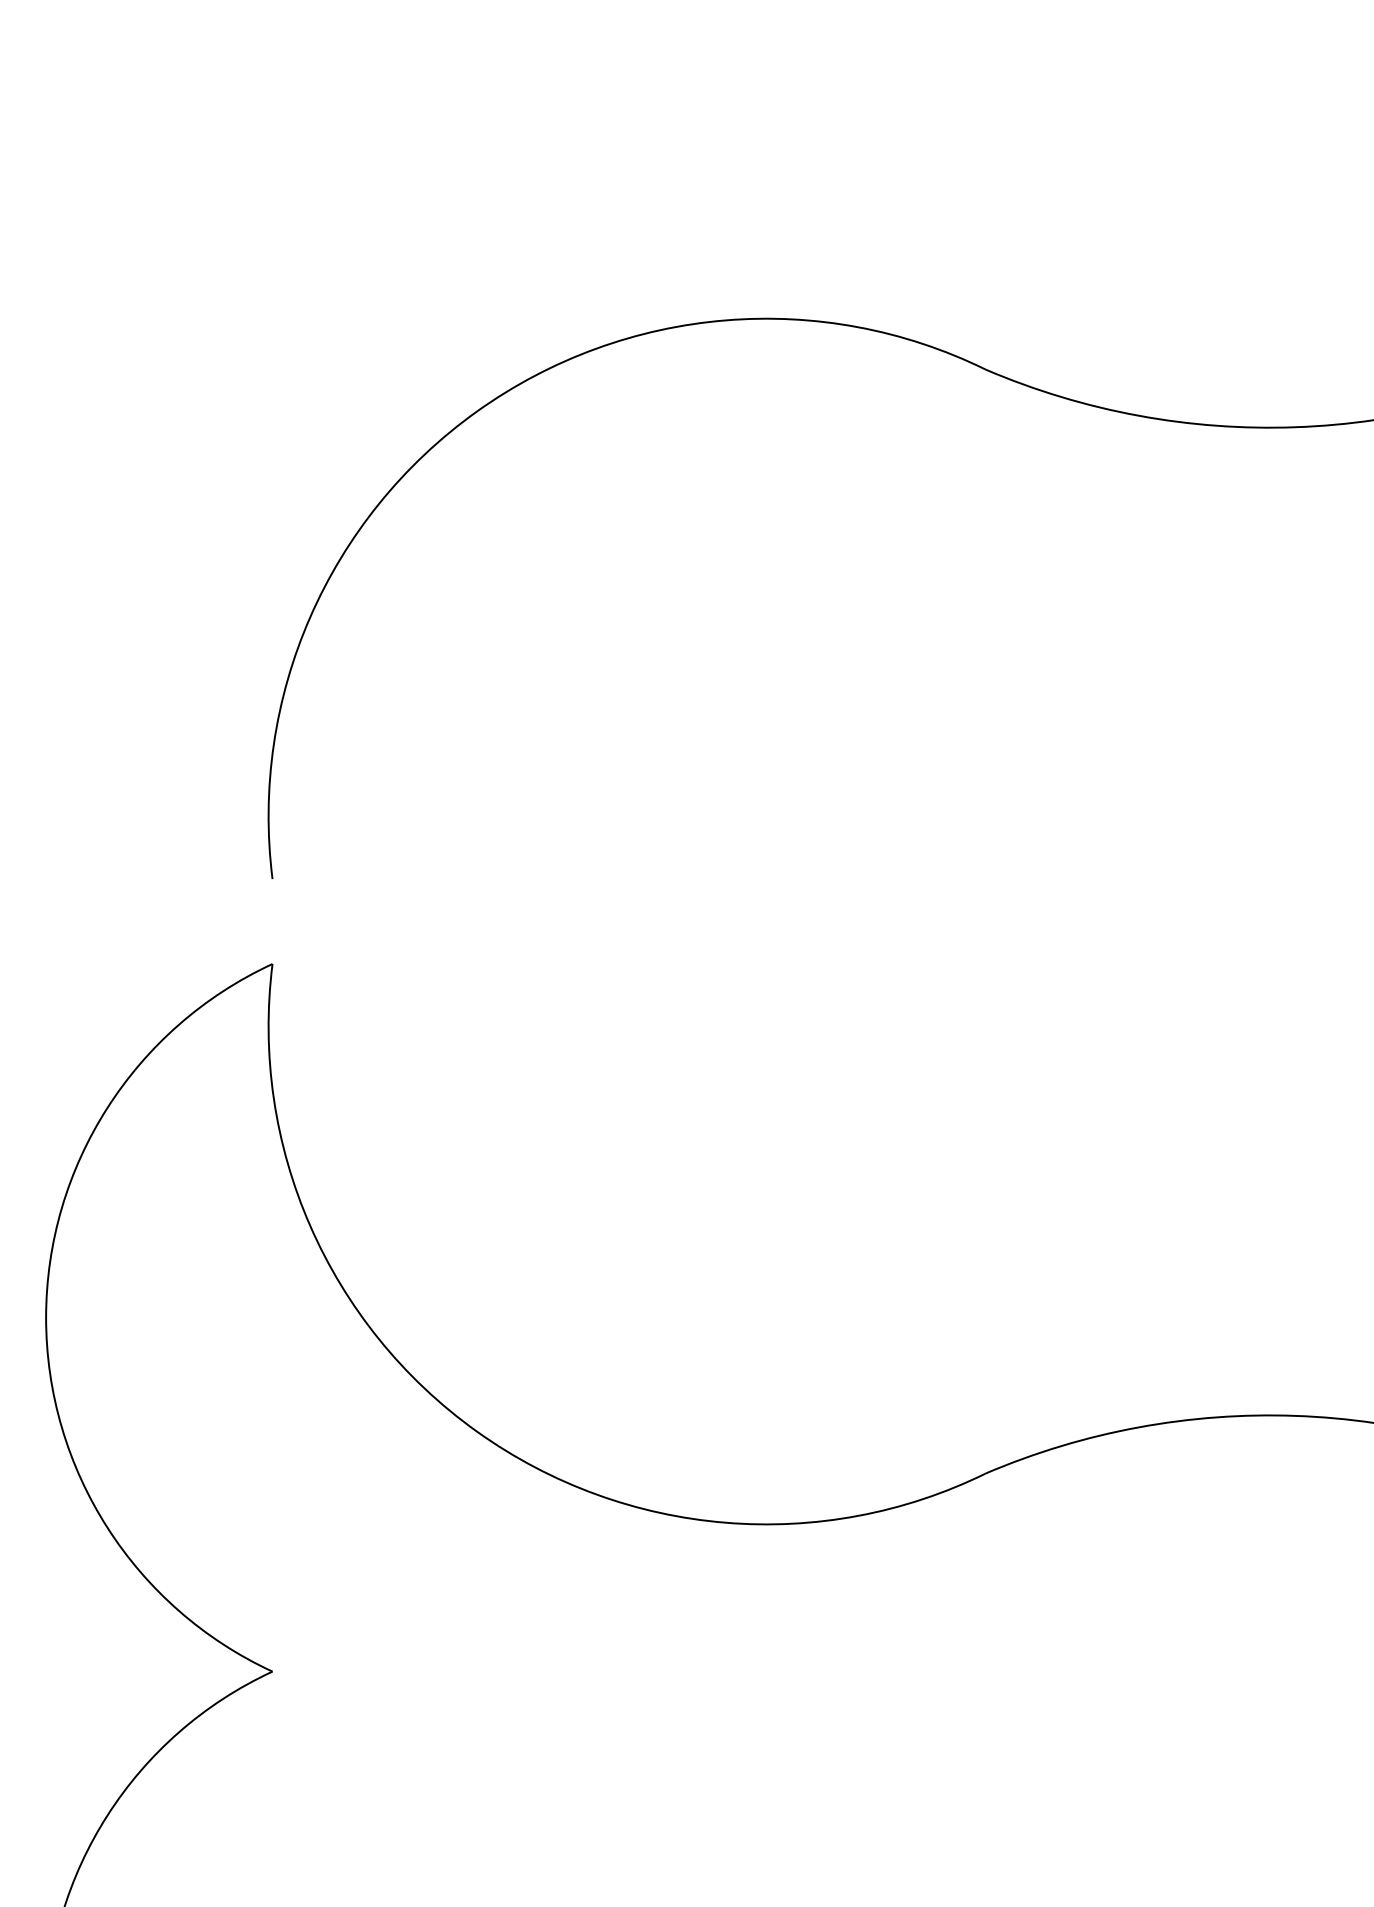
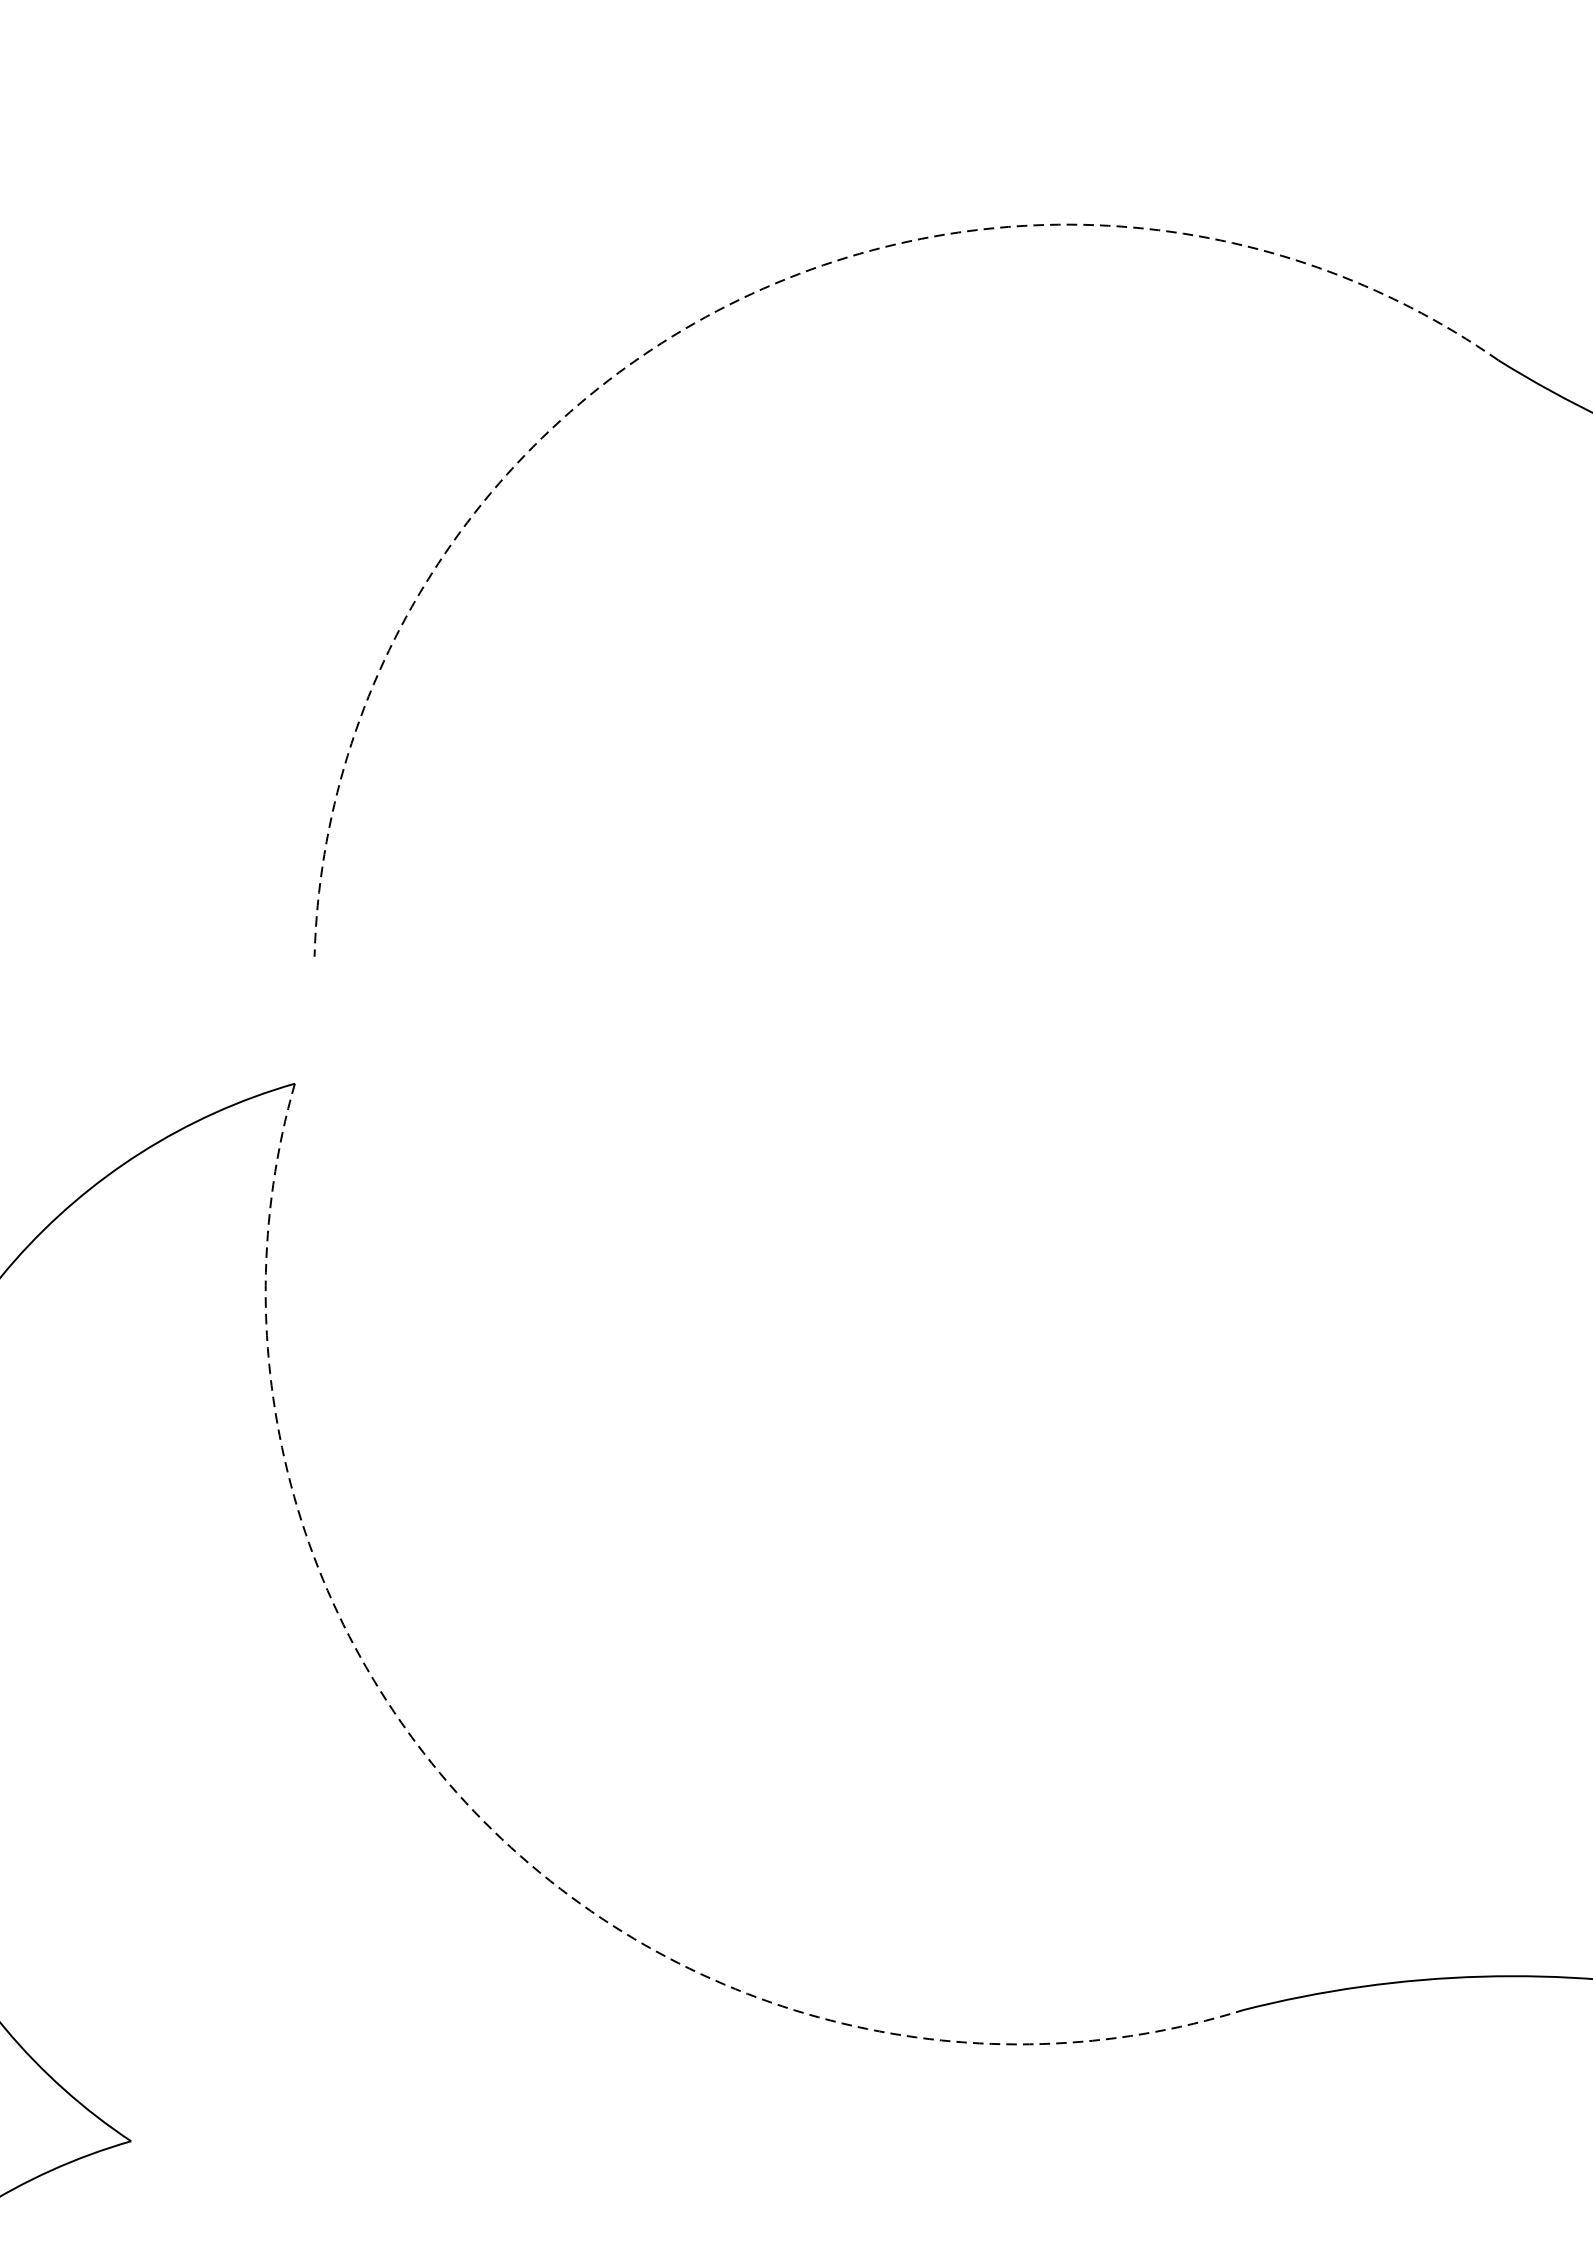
arc: (477, 411) -> (729, 305), solid -> dashed
arc: (477, 1431) -> (493, 1829), solid -> dashed

